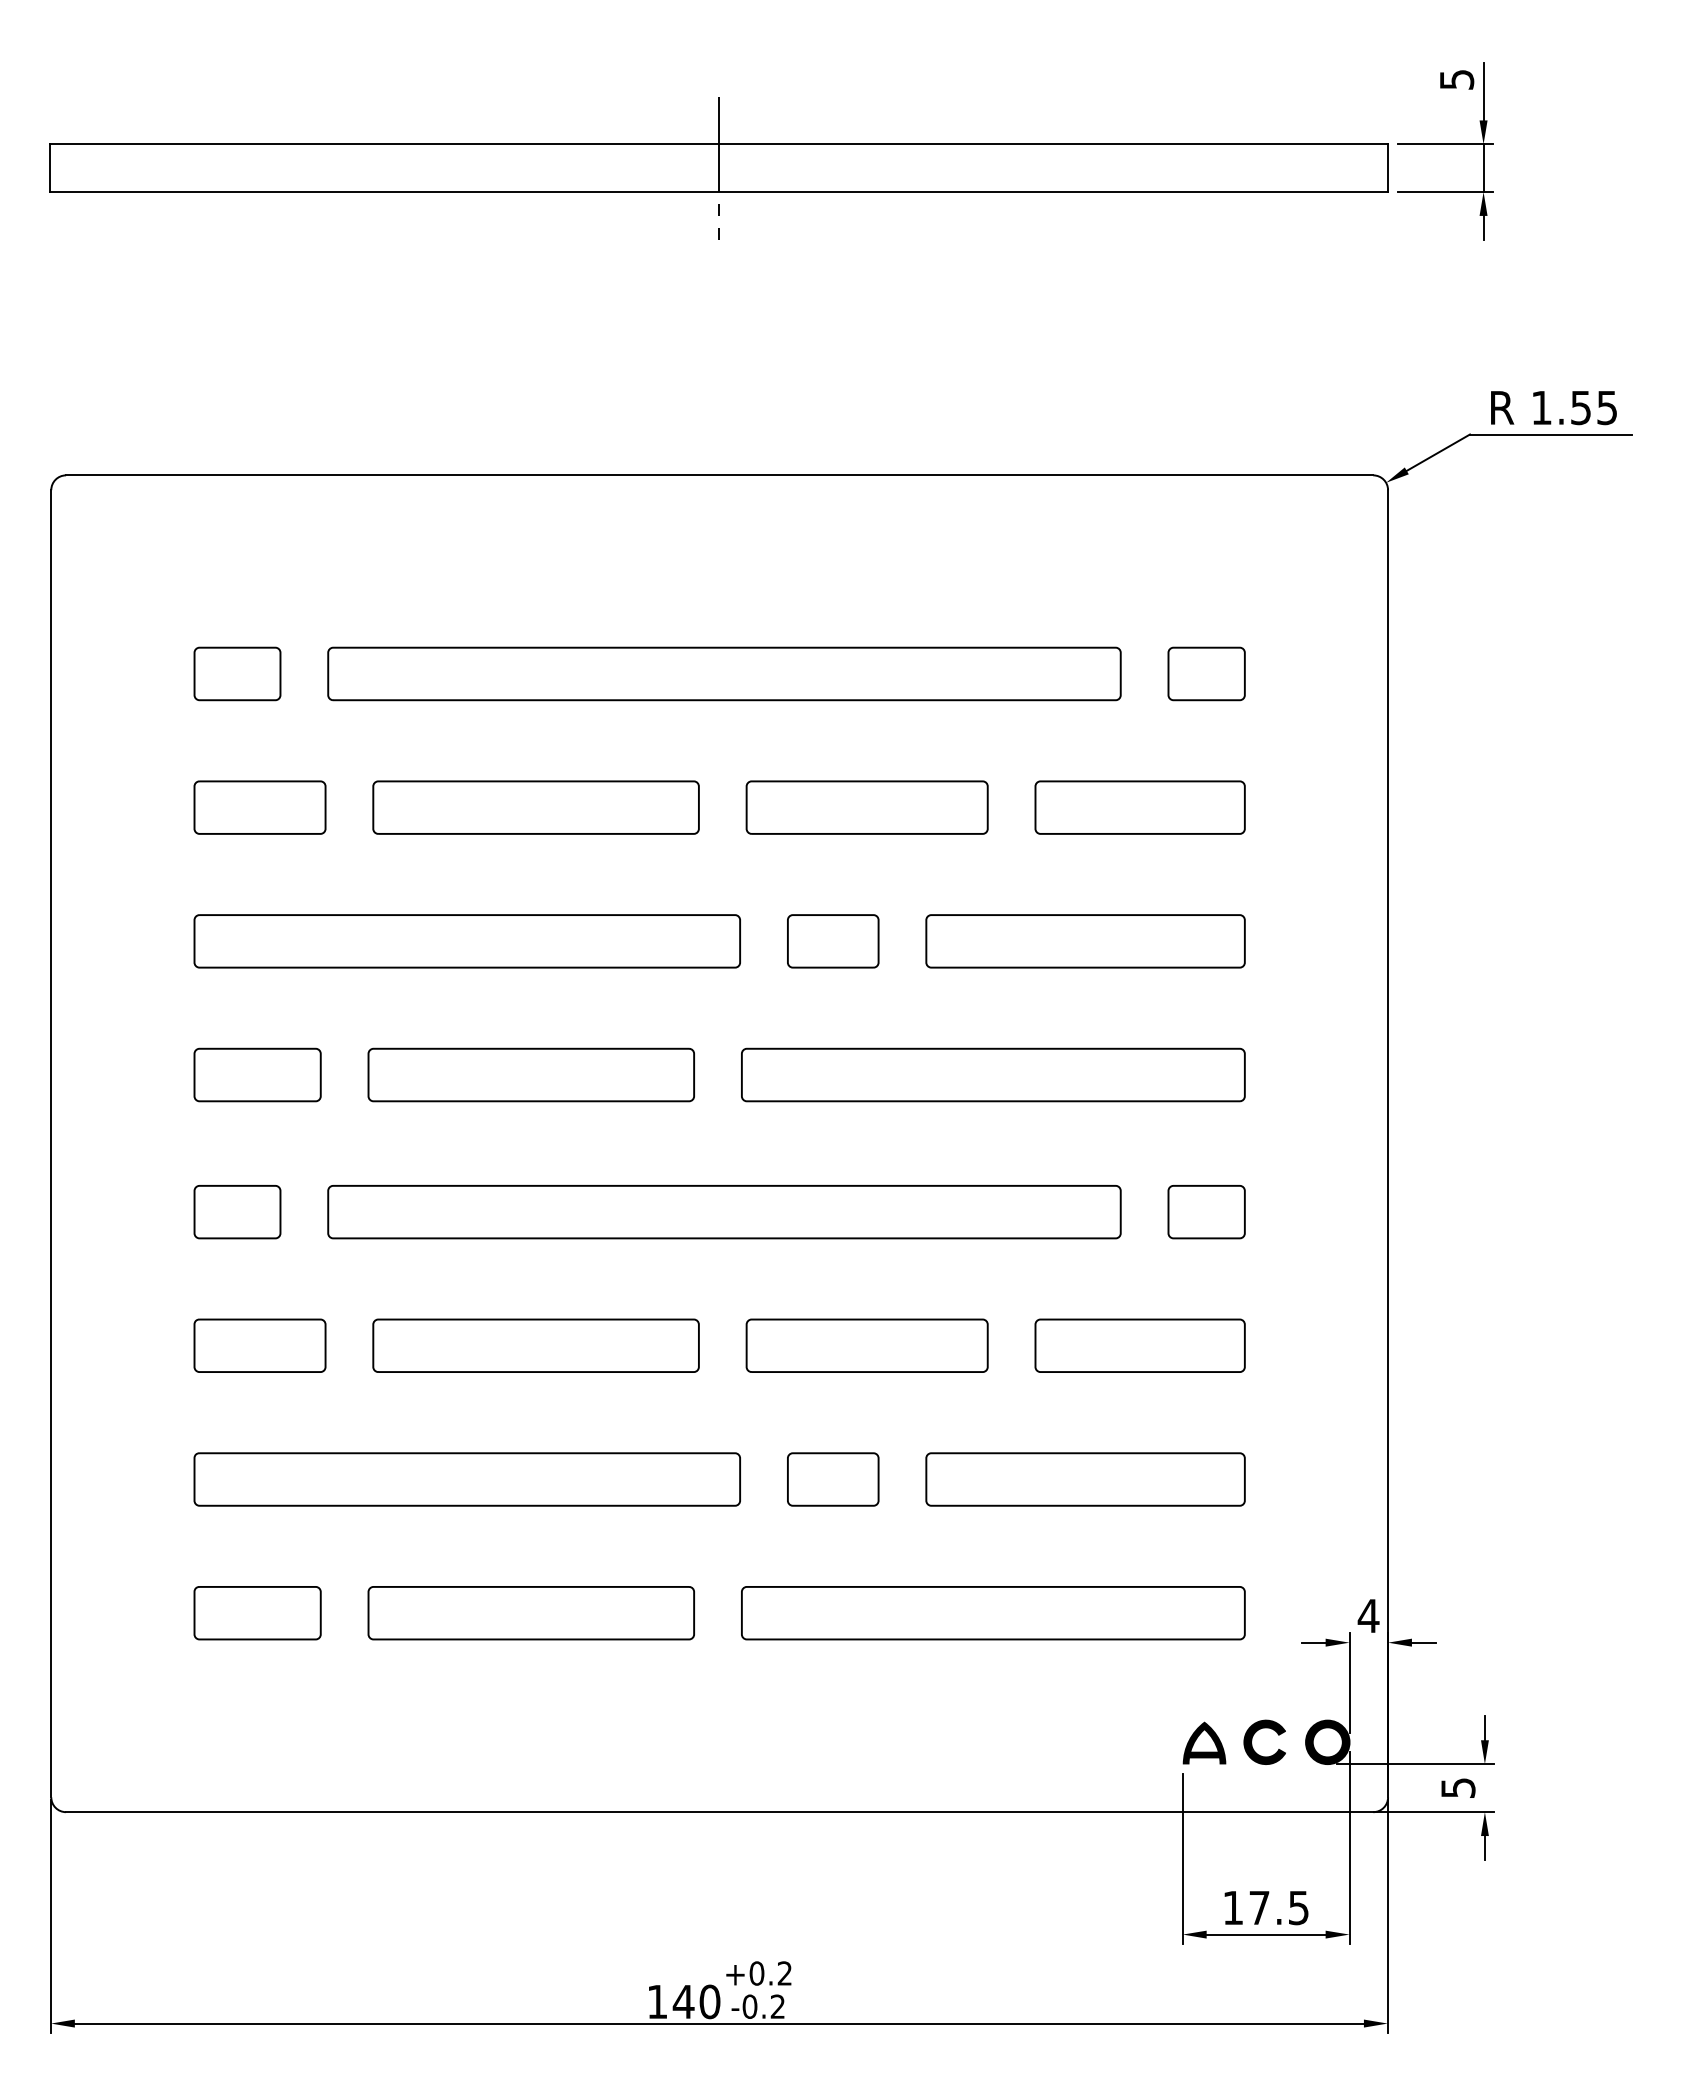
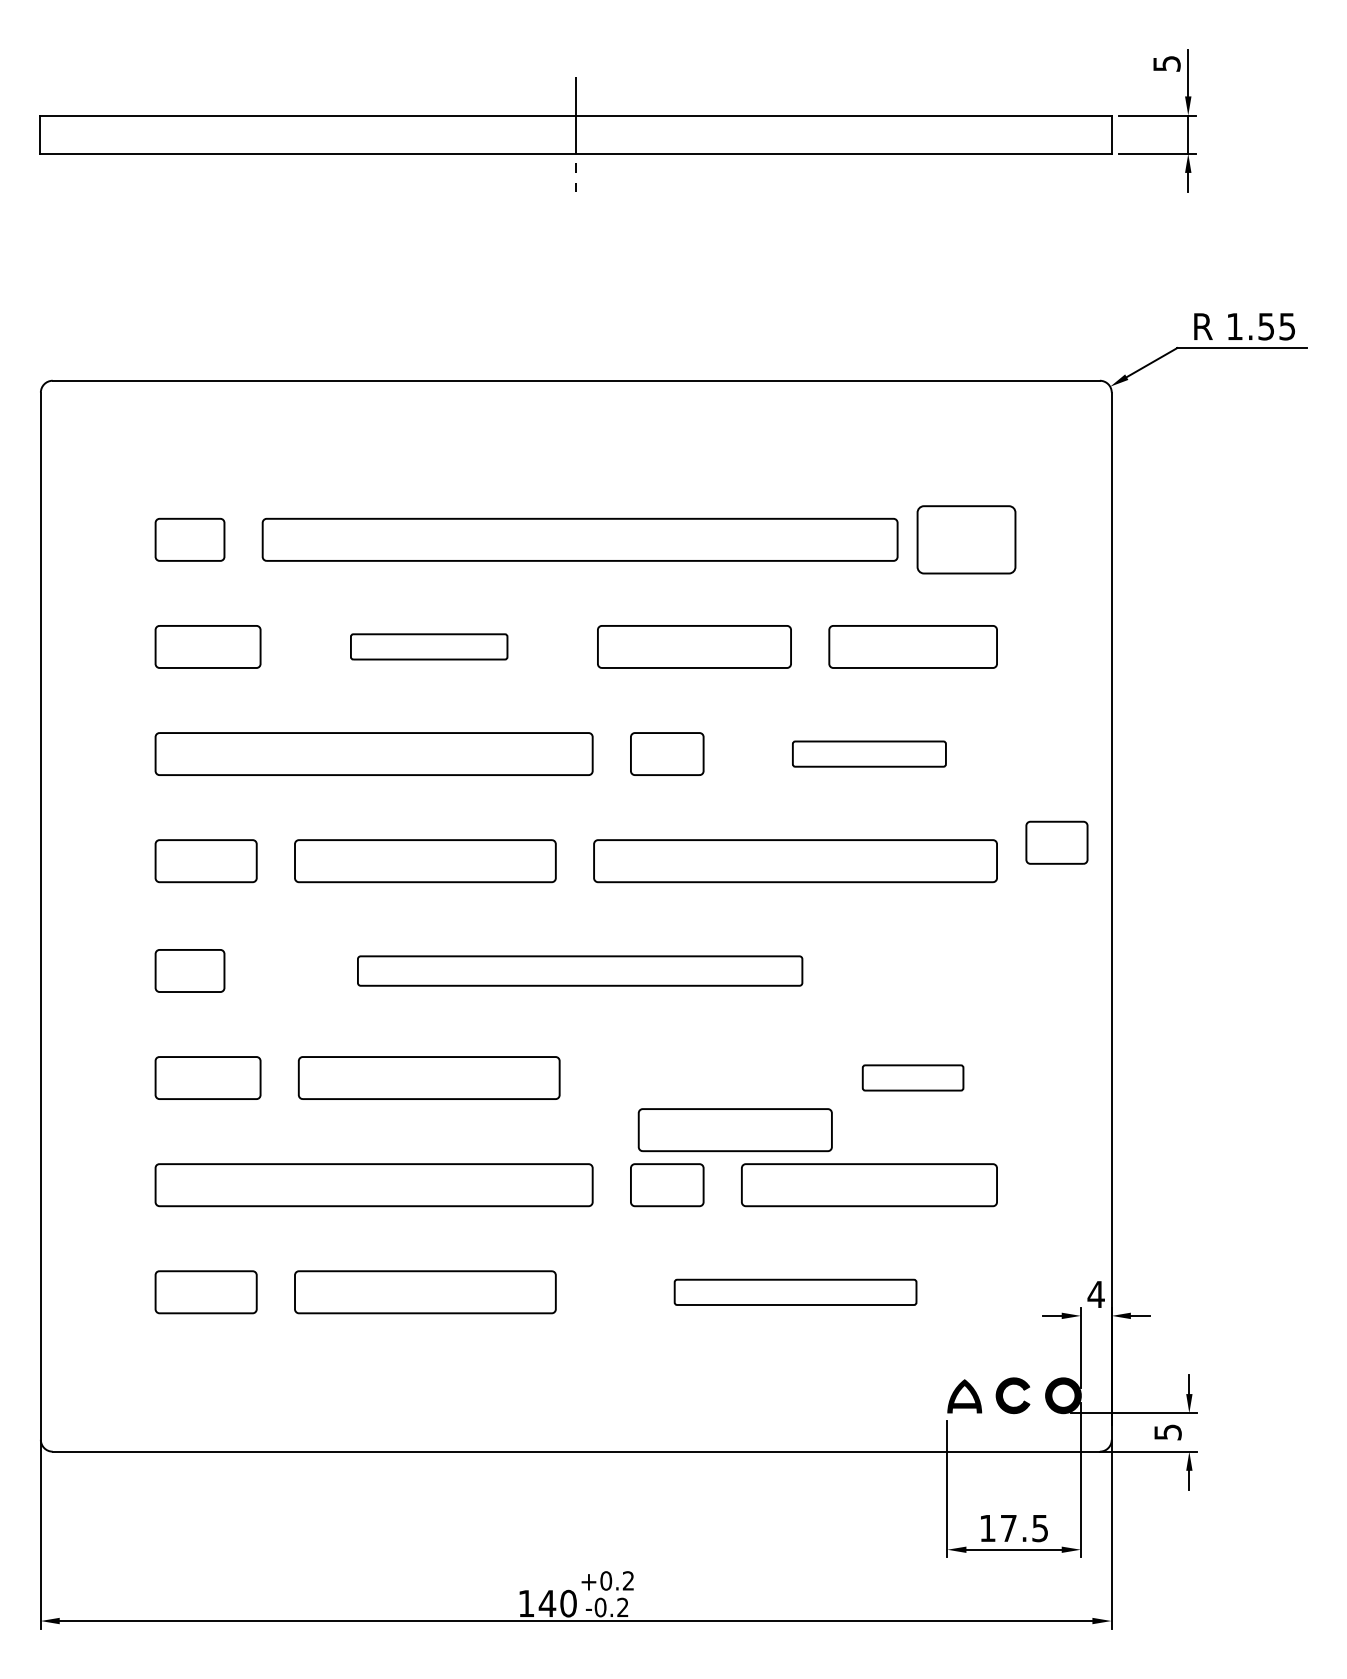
part: (1206, 673) -> (966, 539), size x1.6
part: (535, 807) -> (428, 646), size x0.6
part: (1085, 941) -> (869, 754), size x0.6
part: (724, 1212) -> (580, 971), size x0.7
part: (1206, 1212) -> (1056, 843), moved
part: (866, 1345) -> (734, 1129), moved
part: (1139, 1345) -> (912, 1077), size x0.6
part: (993, 1613) -> (795, 1292), size x0.6

